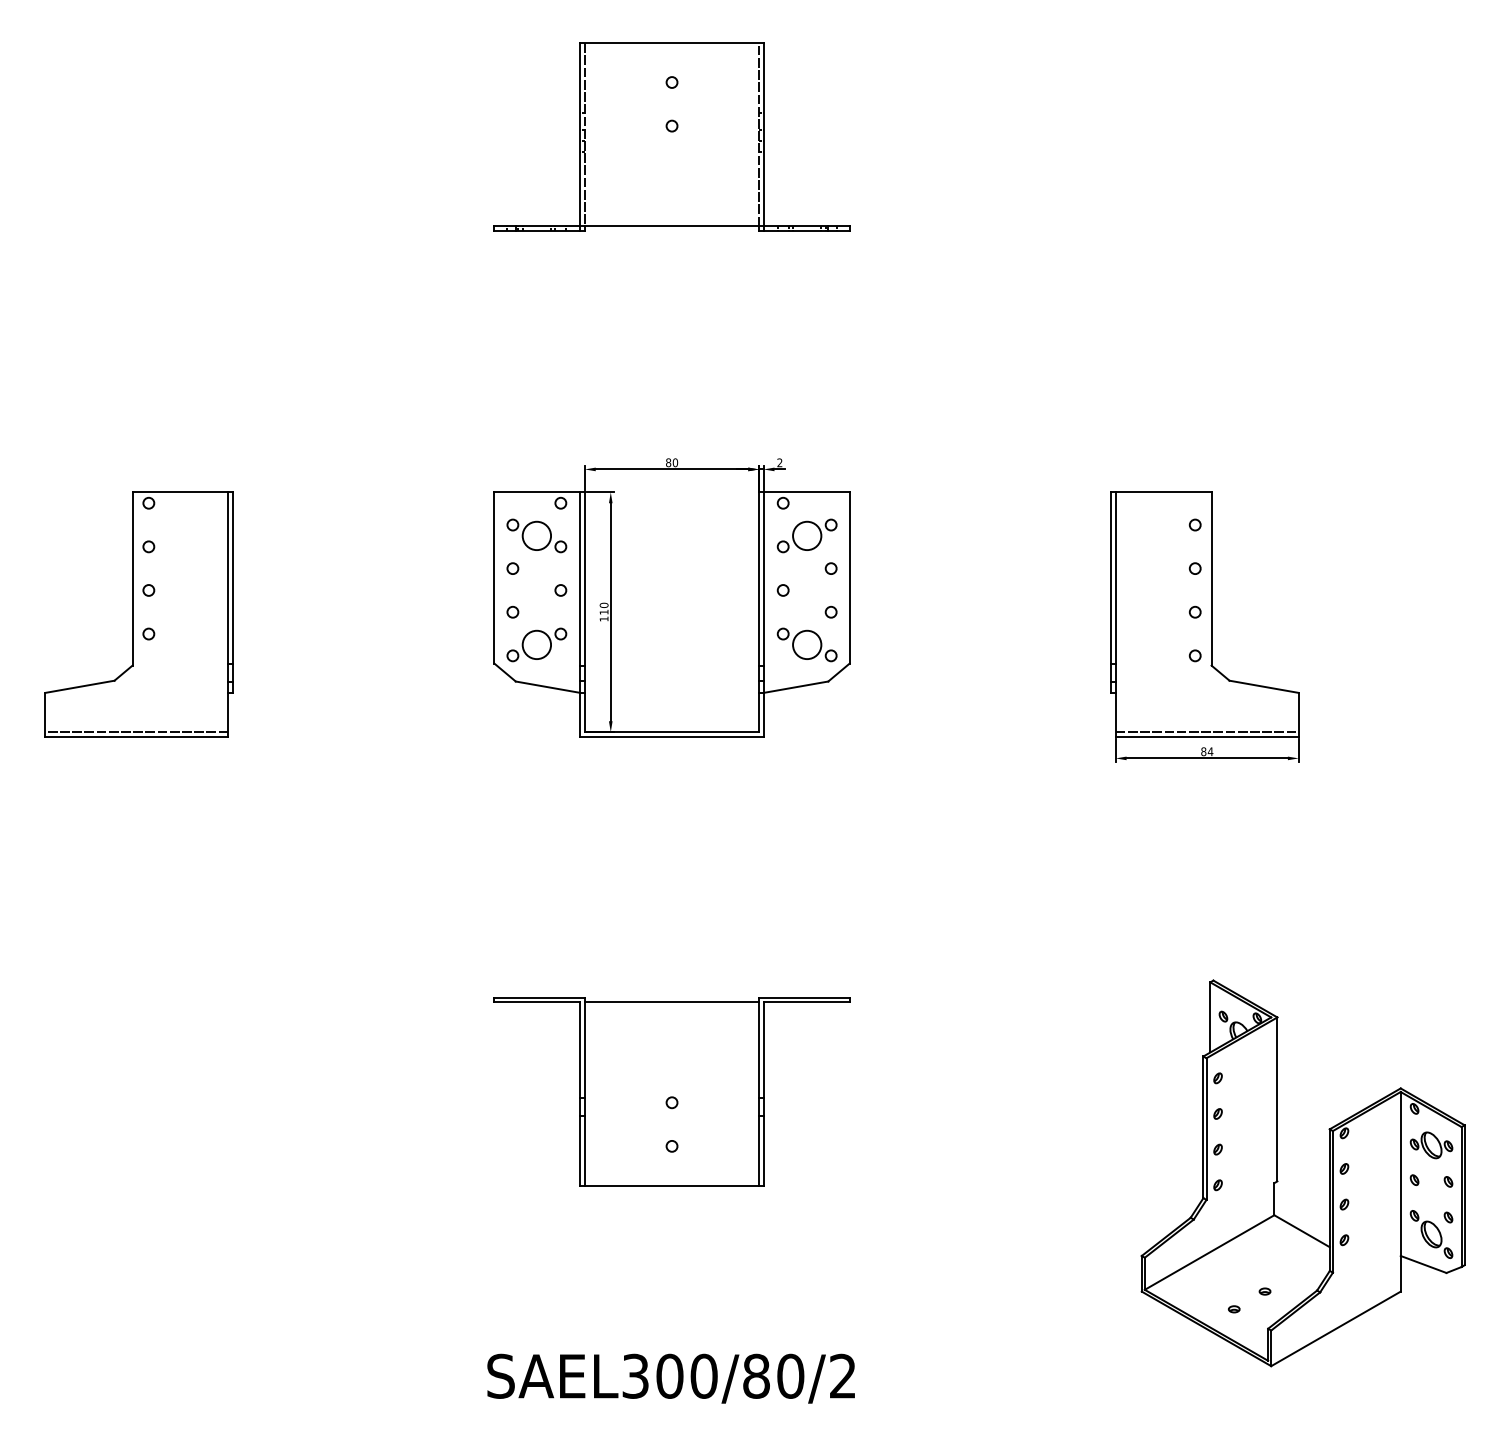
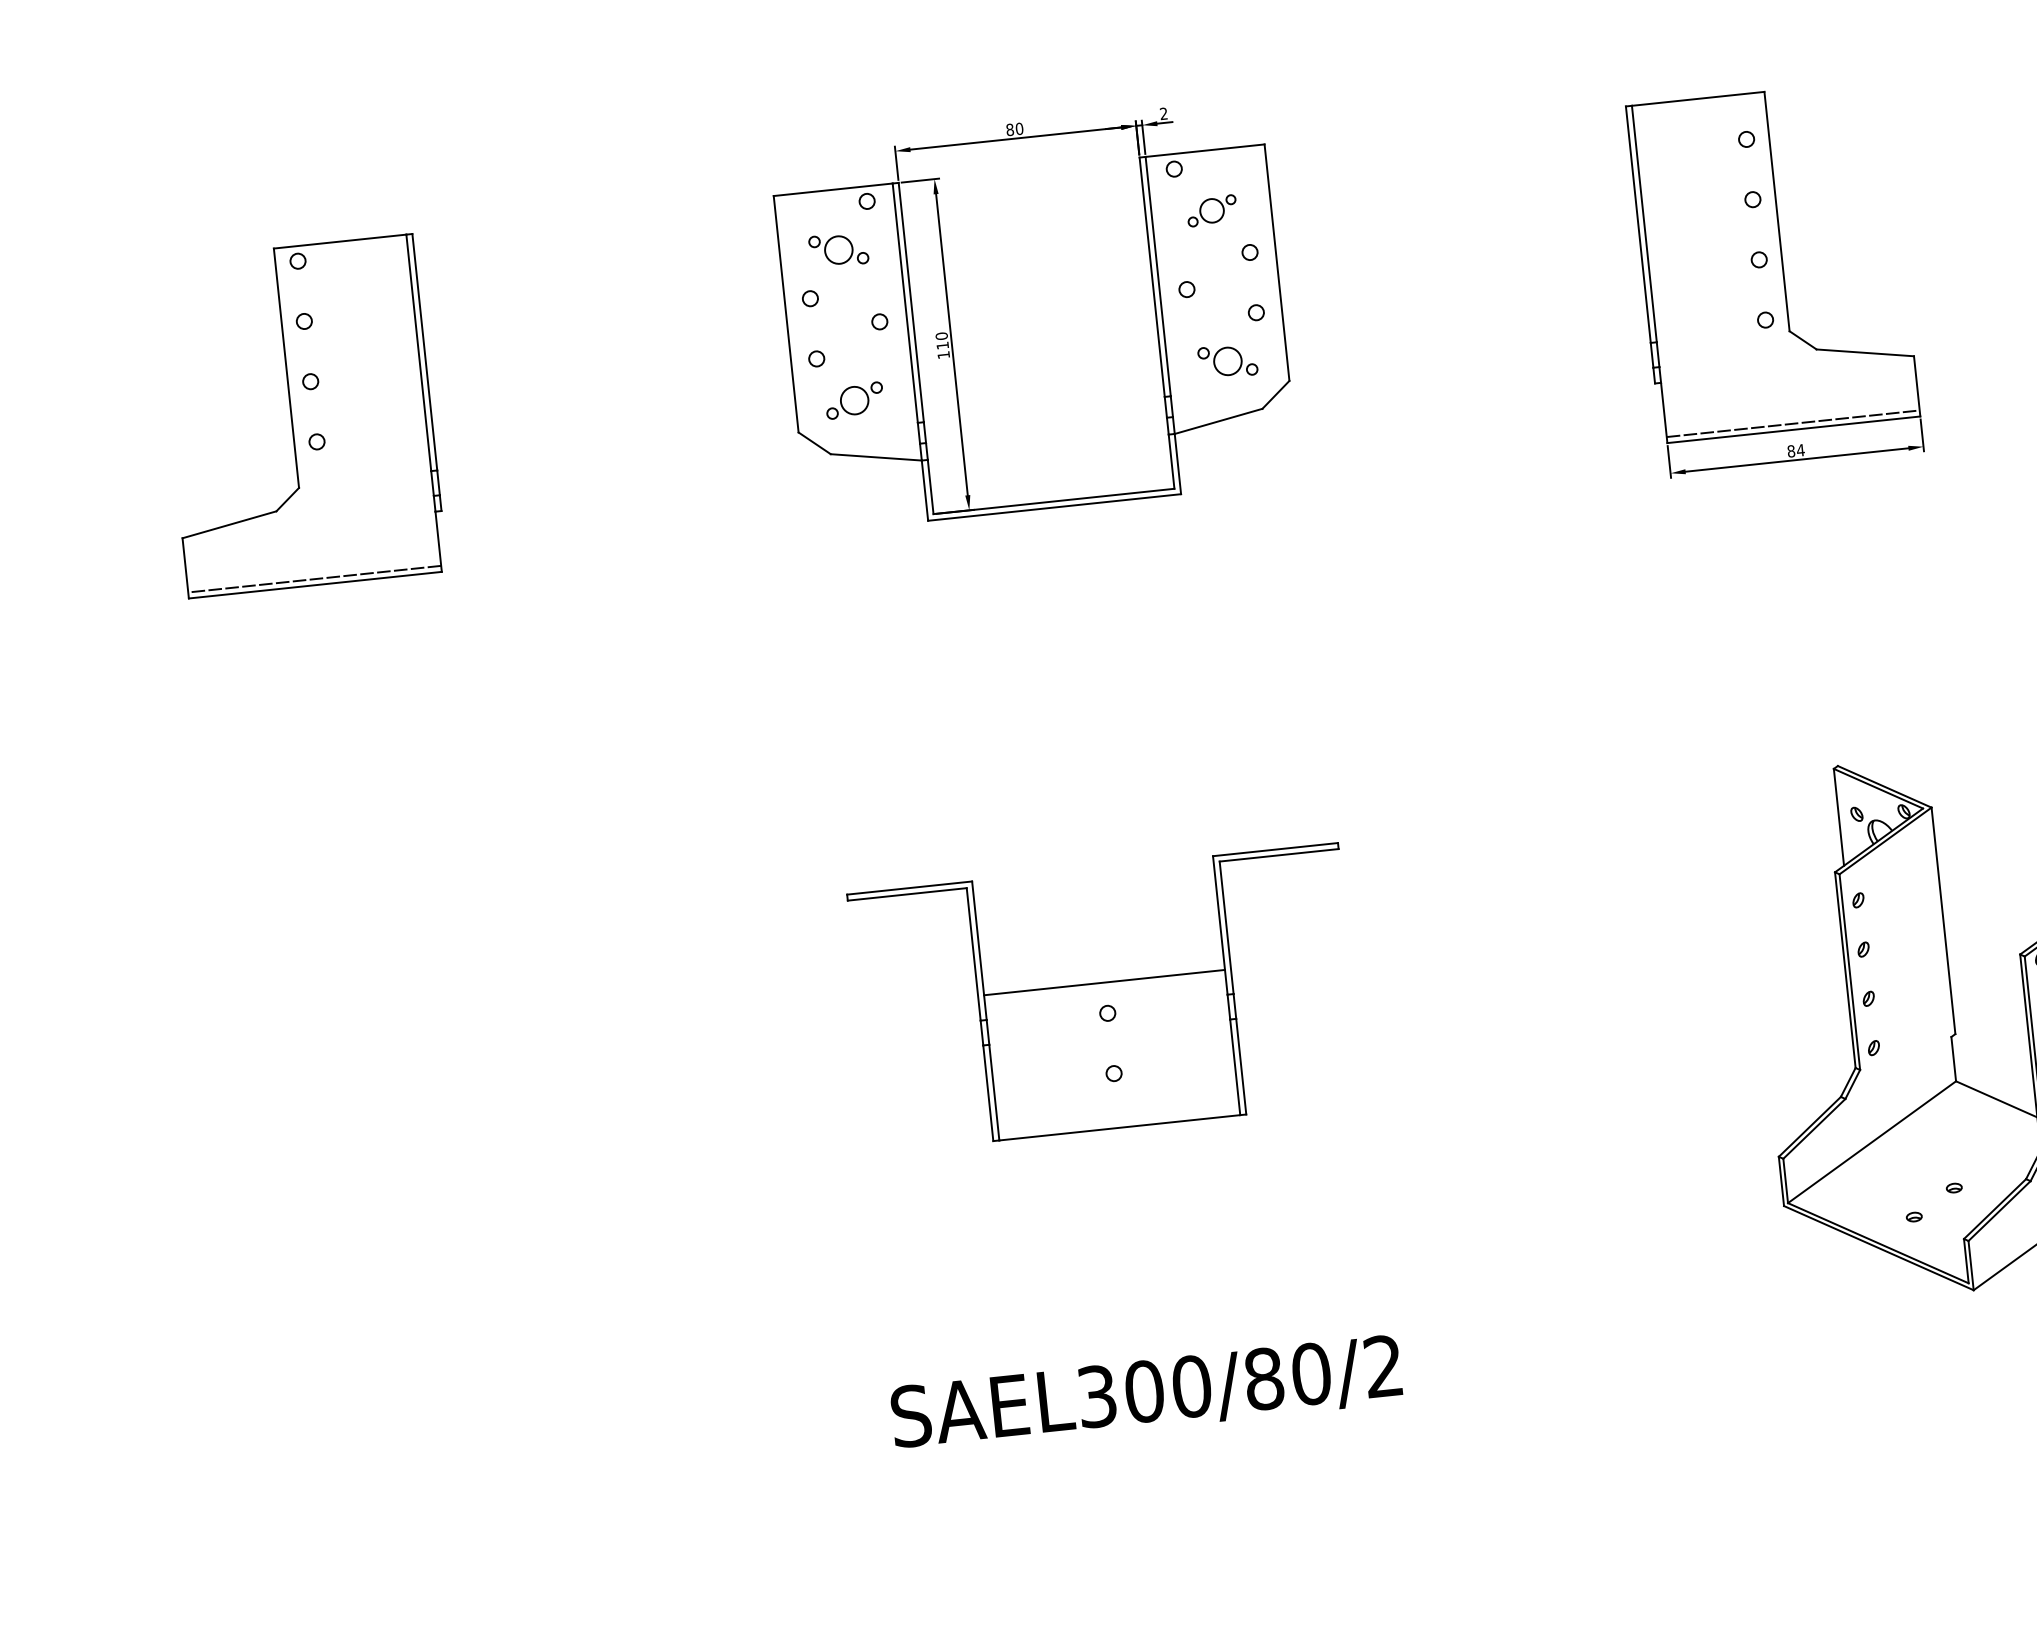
part: (536, 535) -> (838, 249), size x0.7
part: (806, 535) -> (1211, 210), size x0.6
part: (536, 644) -> (854, 400), size x0.7
part: (806, 644) -> (1226, 360), size x0.7
line: (671, 1002) -> (1103, 982), moved

